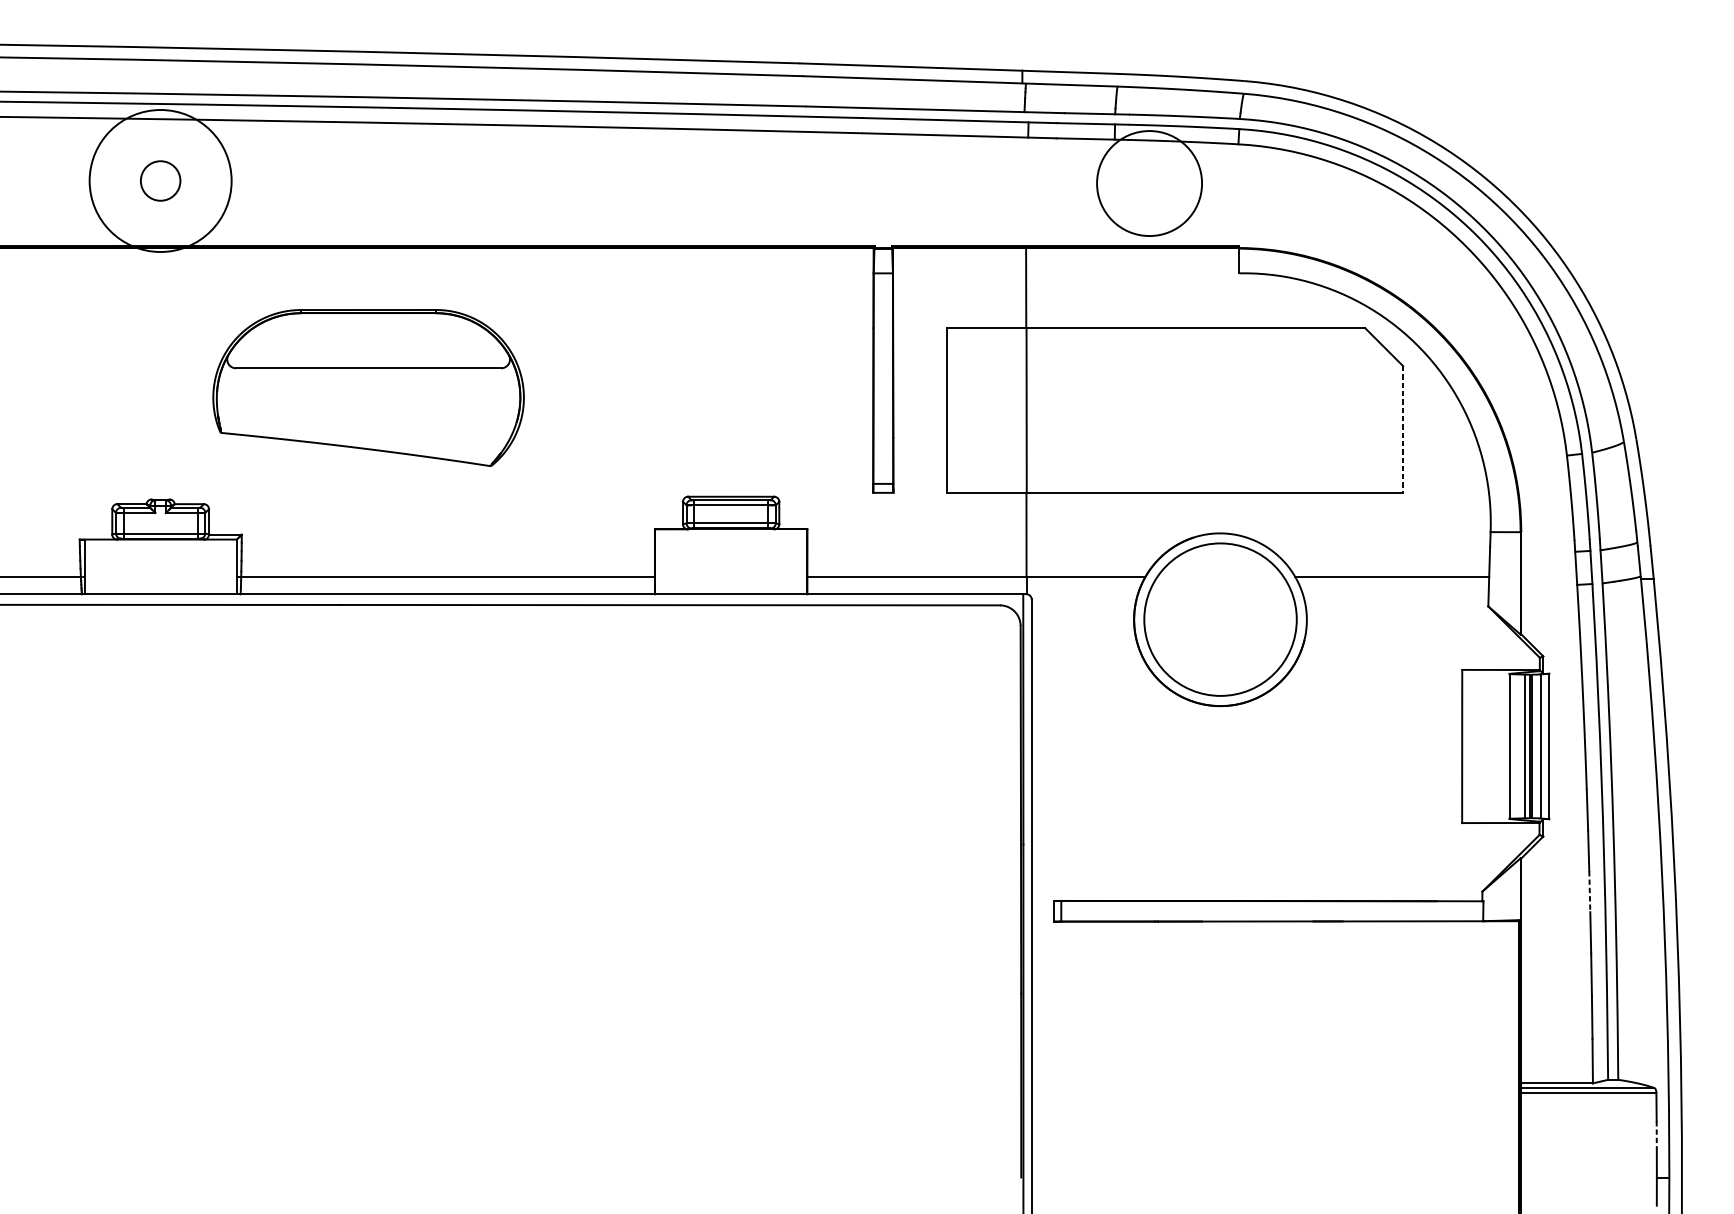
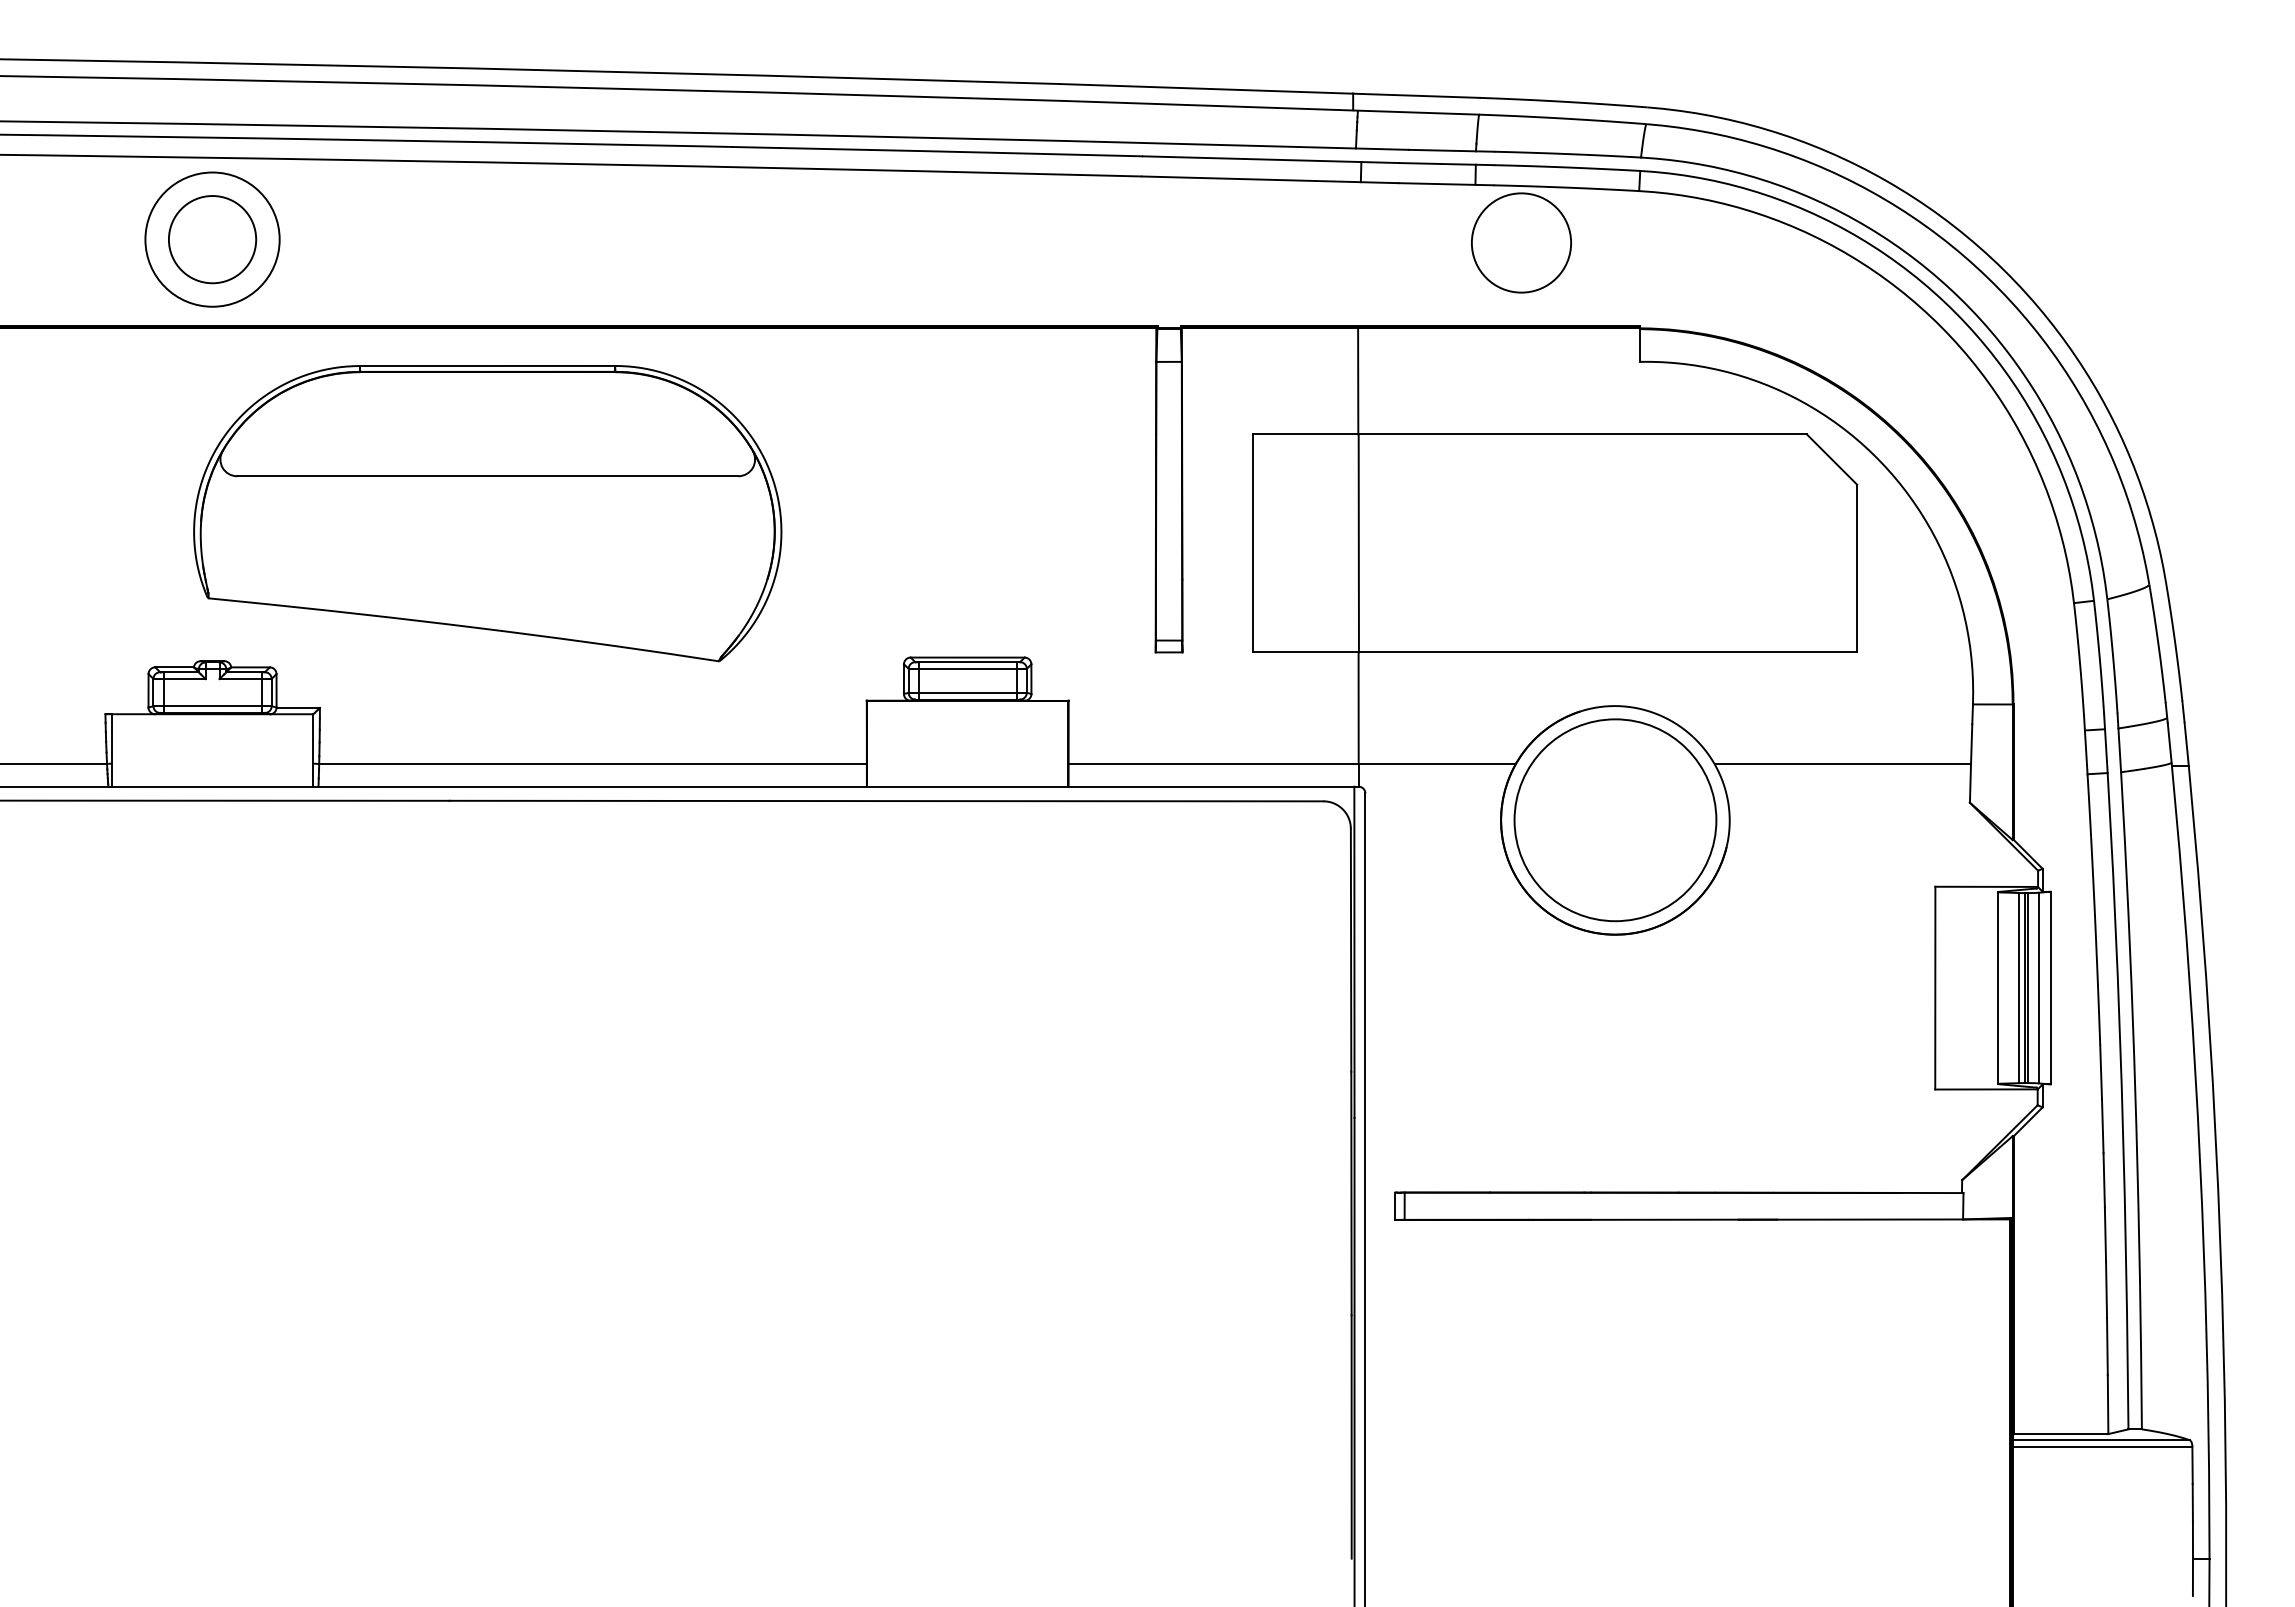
circle: (160, 180) -> (212, 239), size x0.71
circle: (160, 180) -> (212, 239), size x1.67
circle: (1149, 183) -> (1521, 242), size x0.71
part: (368, 387) -> (487, 513), size x1.43
line: (1403, 429) -> (1857, 568), dashed -> solid
line: (1590, 891) -> (2104, 1180), dashed -> solid
line: (1656, 1135) -> (2192, 1502), dashed -> solid

